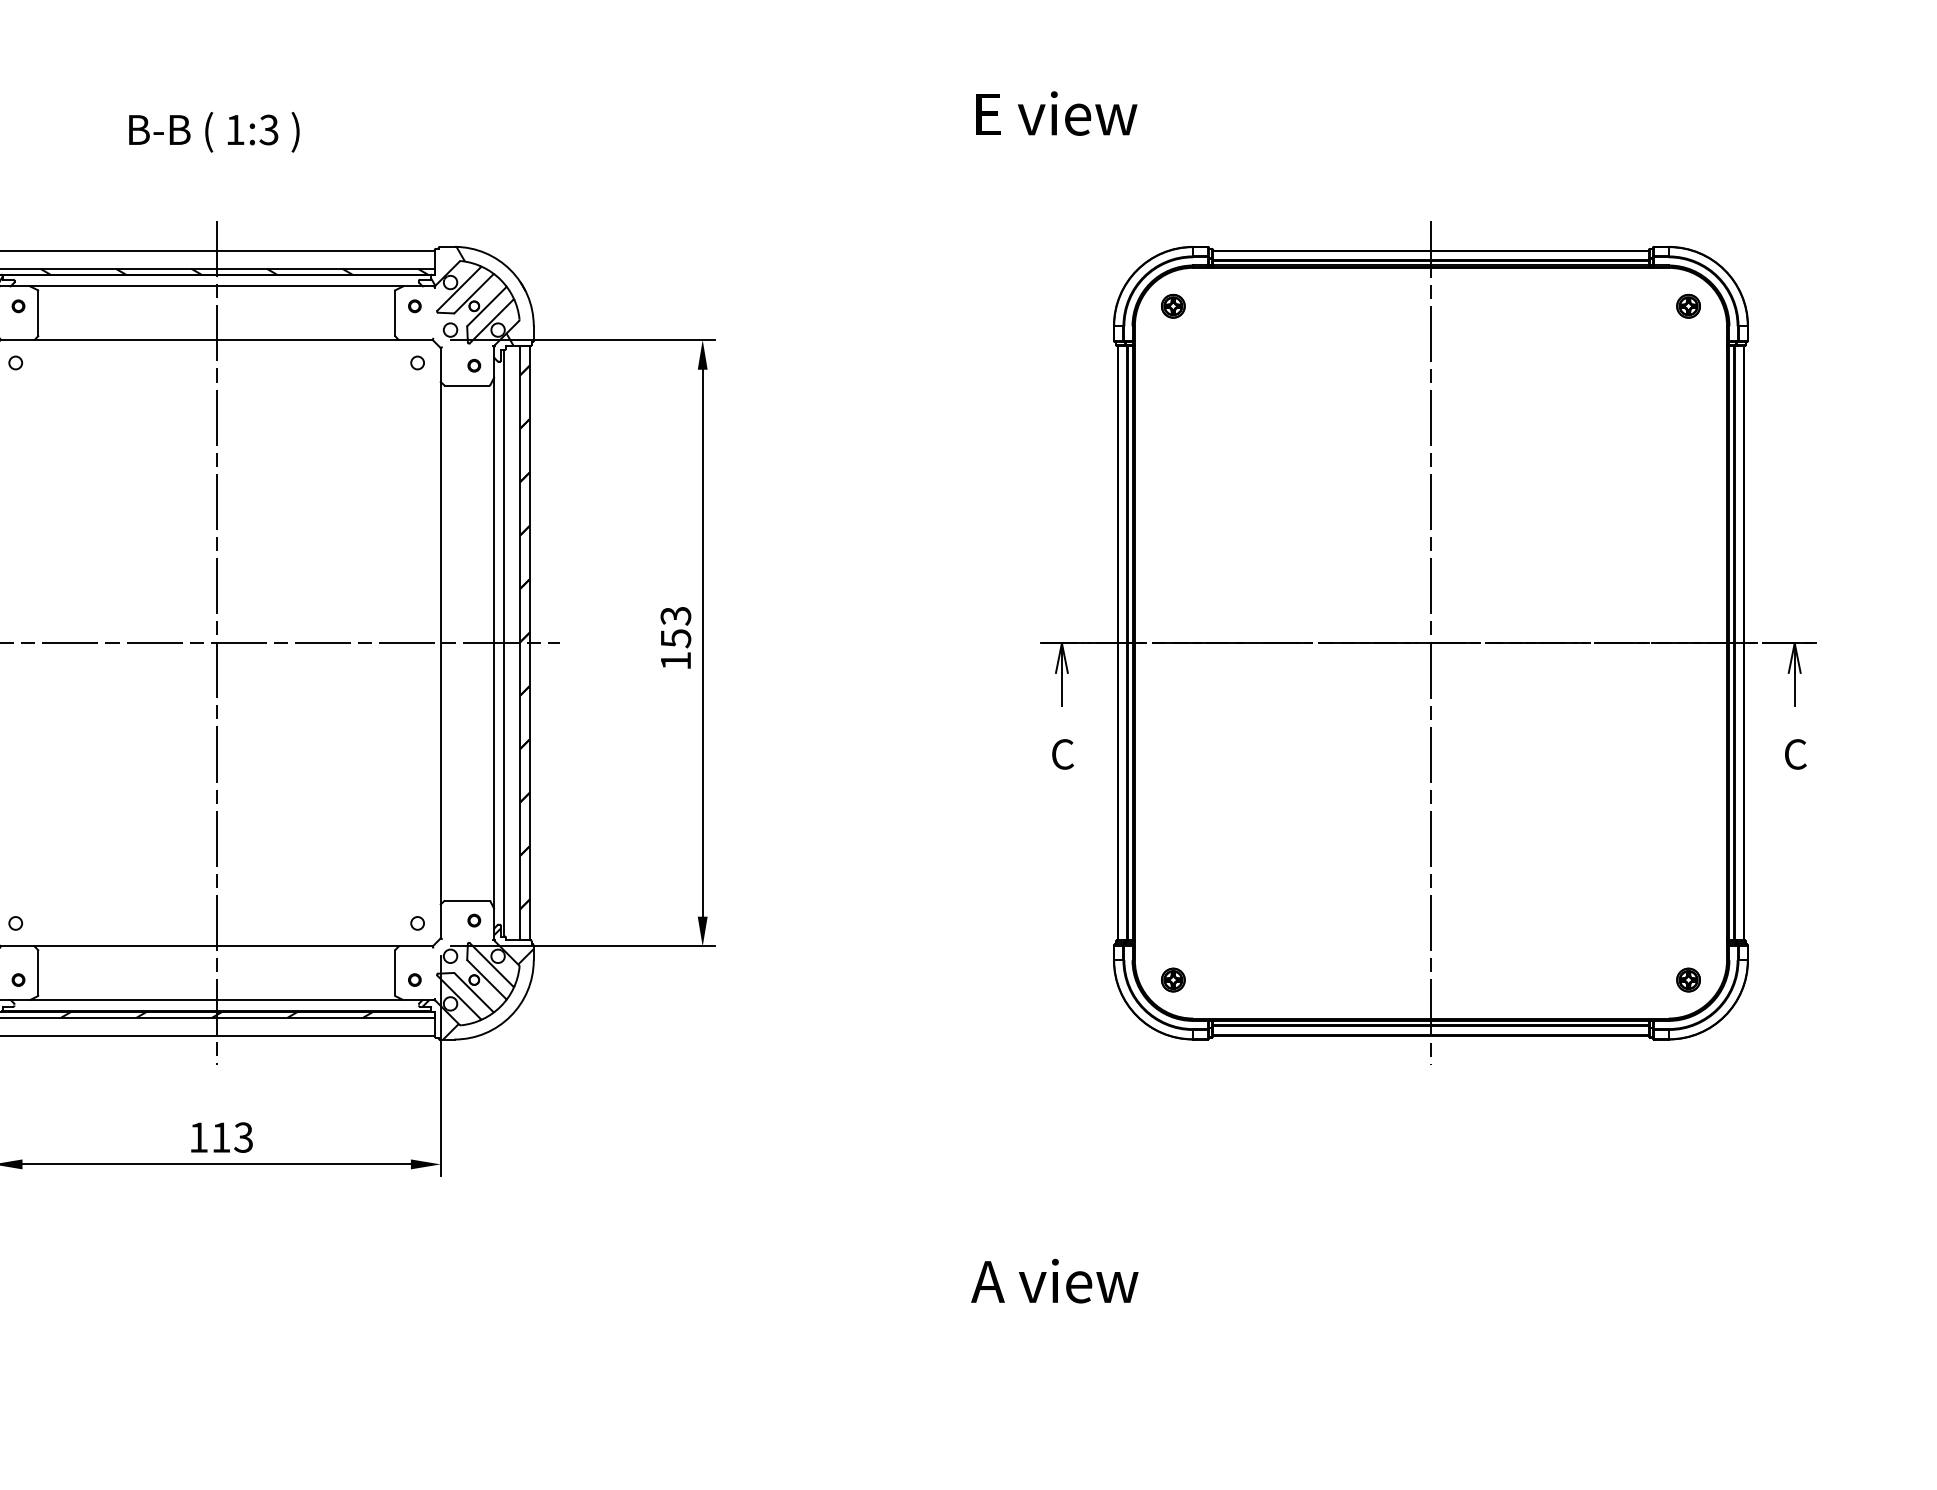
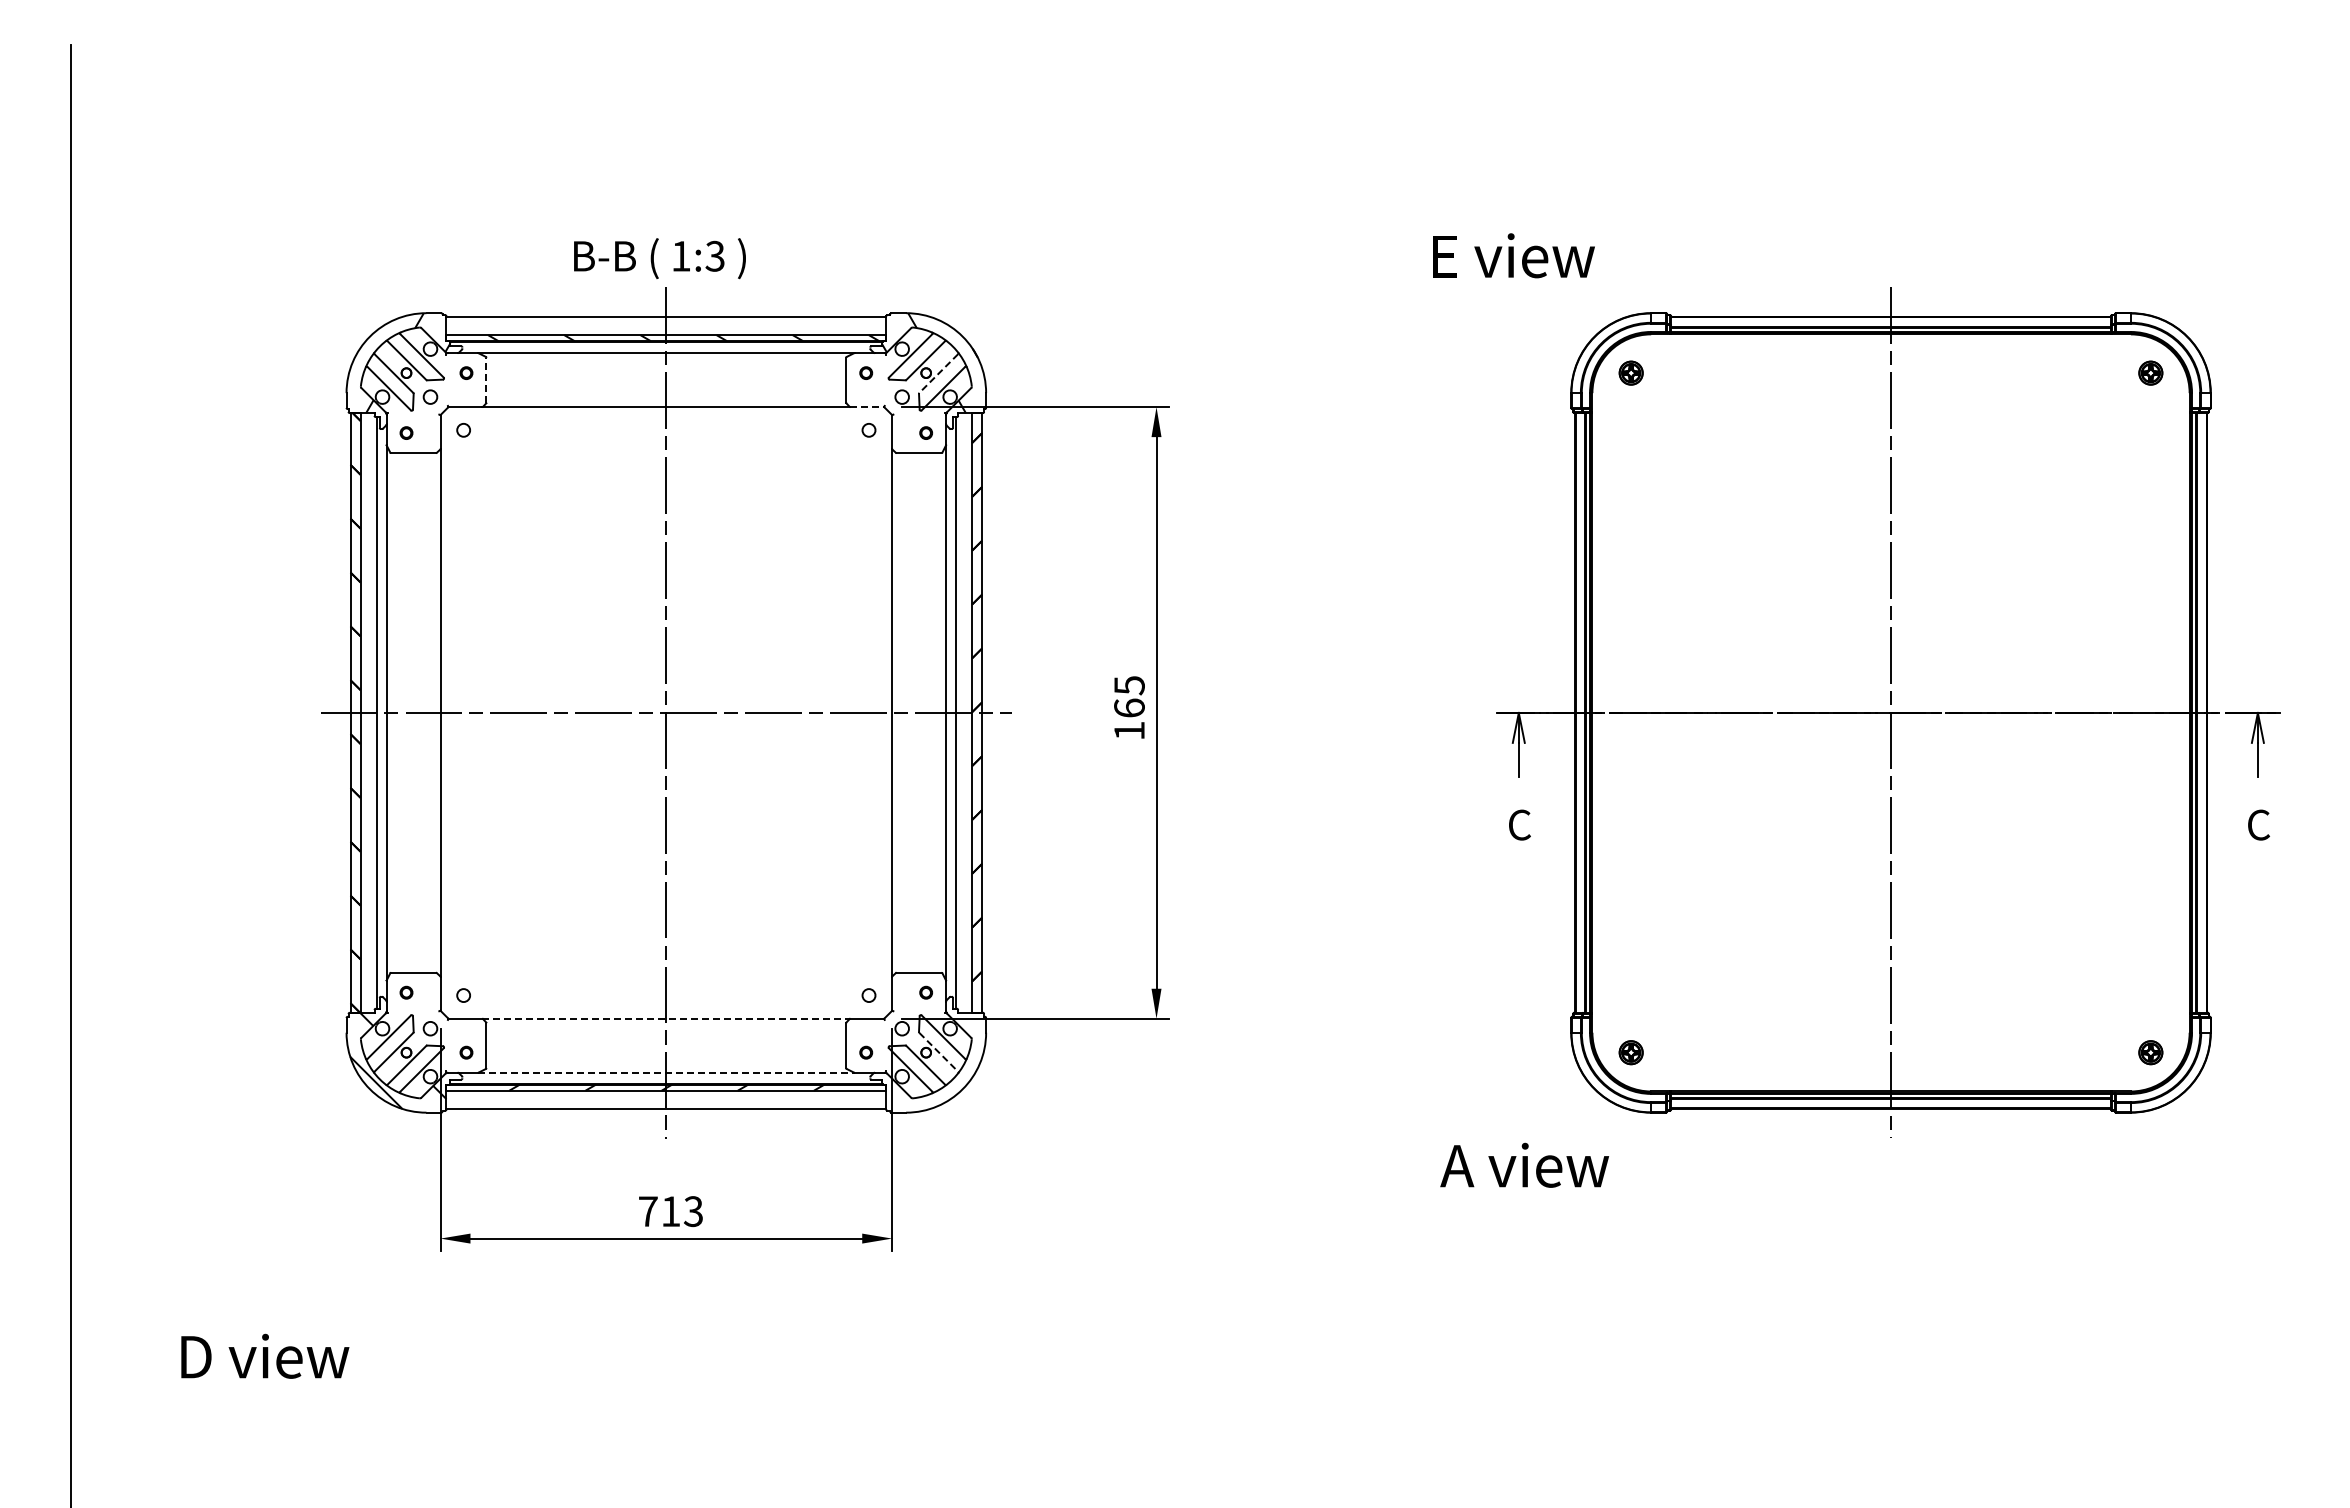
text: (1056, 113) -> (1513, 255), moved
text: (213, 132) -> (659, 258), moved
line: (486, 306) -> (938, 373), solid -> dashed
line: (38, 312) -> (486, 379), solid -> dashed
line: (416, 340) -> (867, 407), solid -> dashed
text: (675, 627) -> (1129, 697), 153 -> 165
line: (216, 946) -> (666, 1018), solid -> dashed
line: (487, 979) -> (939, 1052), solid -> dashed
hatch: (478, 983) -> (930, 1056), removed
line: (216, 999) -> (666, 1072), solid -> dashed
text: (199, 1137) -> (648, 1211), 113 -> 713
text: (1054, 1280) -> (1524, 1164), moved

